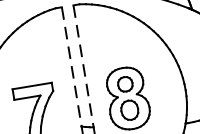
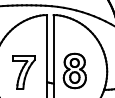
line: (72, 66) -> (47, 48), dashed -> solid
line: (83, 66) -> (53, 49), dashed -> solid

